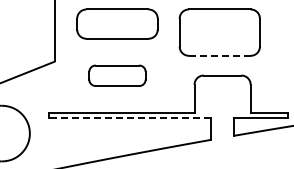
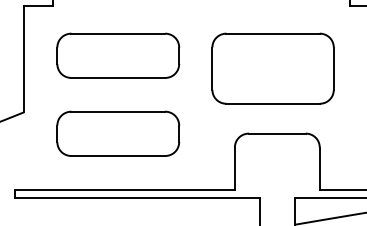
line: (219, 55) -> (272, 103), dashed -> solid
part: (117, 75) -> (118, 133), size x1.43
line: (129, 118) -> (136, 198), dashed -> solid

